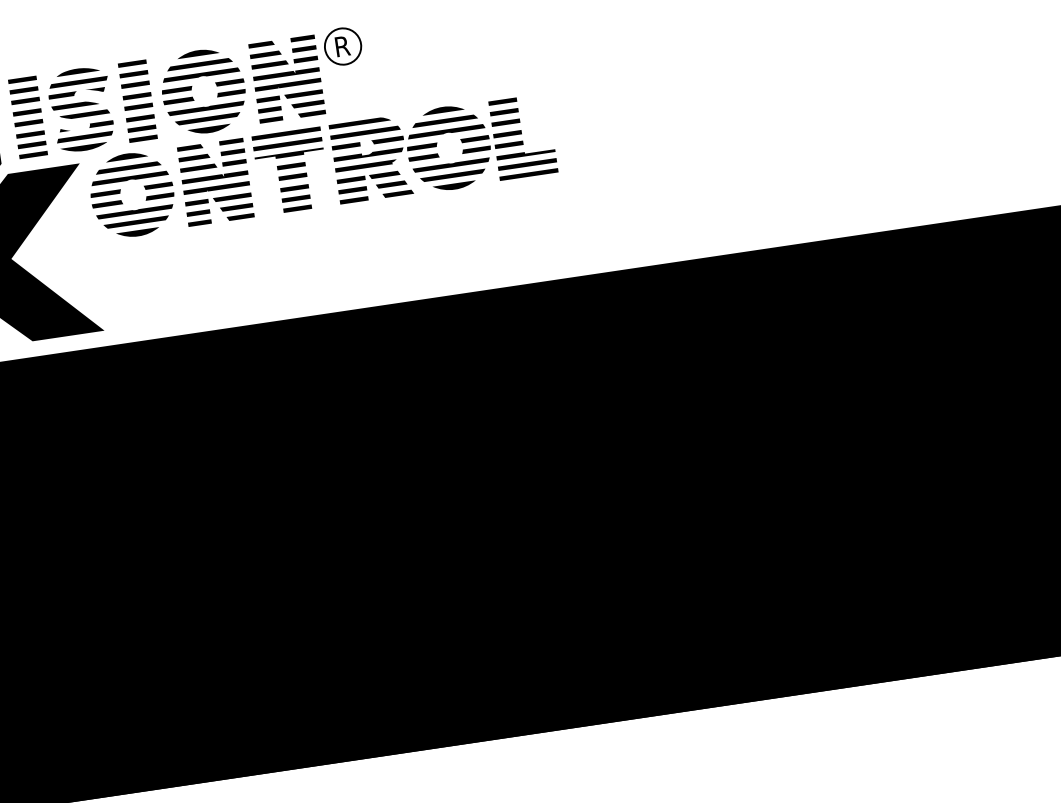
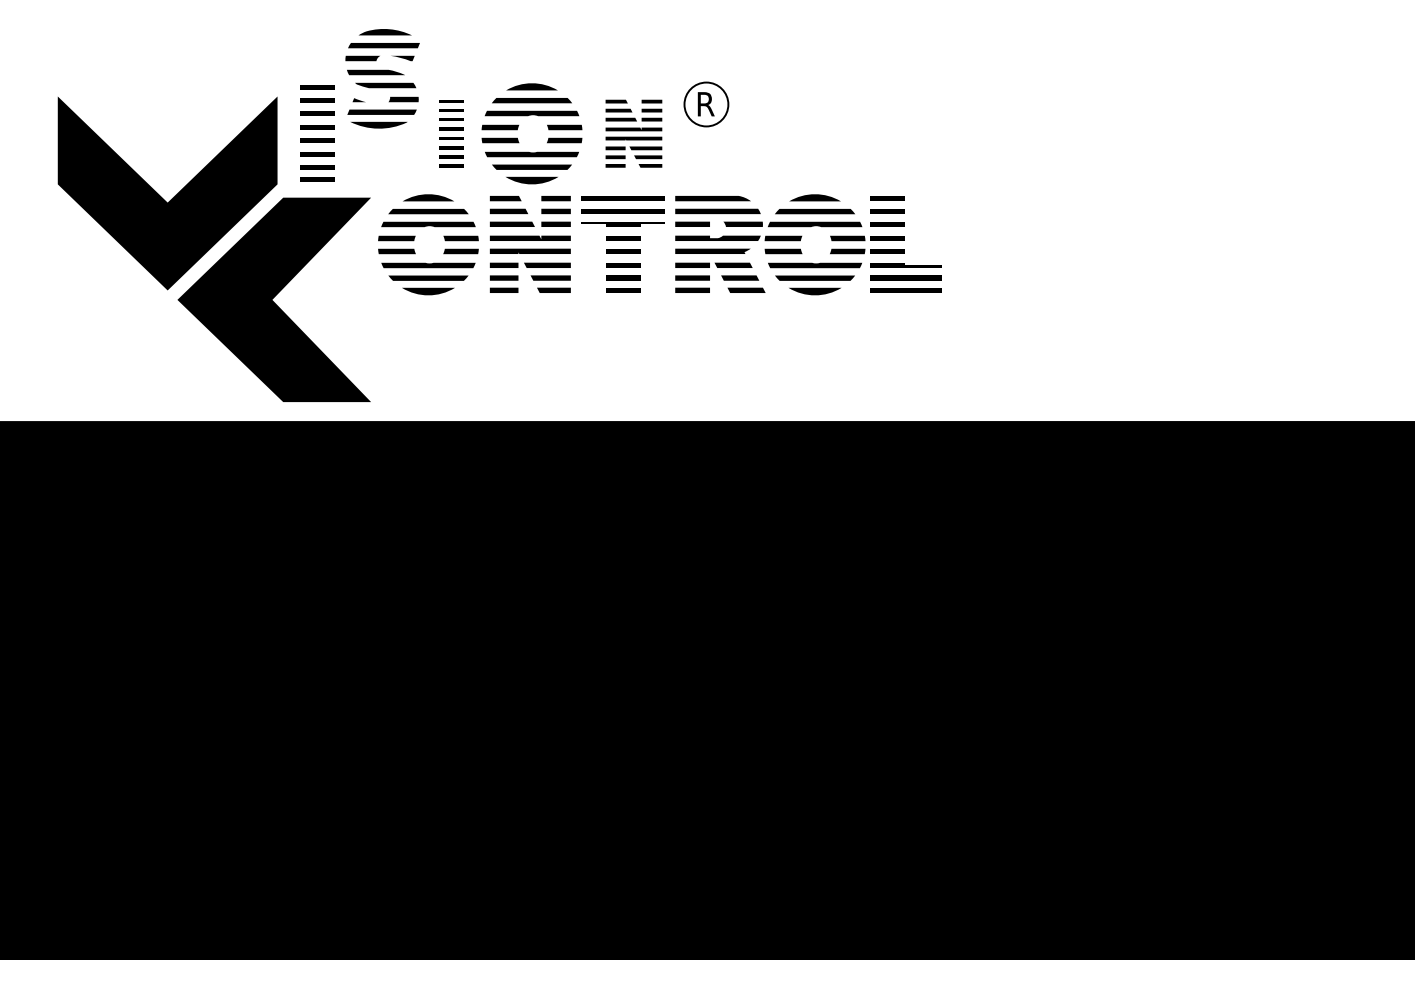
part: (286, 79) -> (633, 133), size x0.7
part: (137, 101) -> (451, 133), size x0.7
part: (81, 109) -> (382, 78), moved

